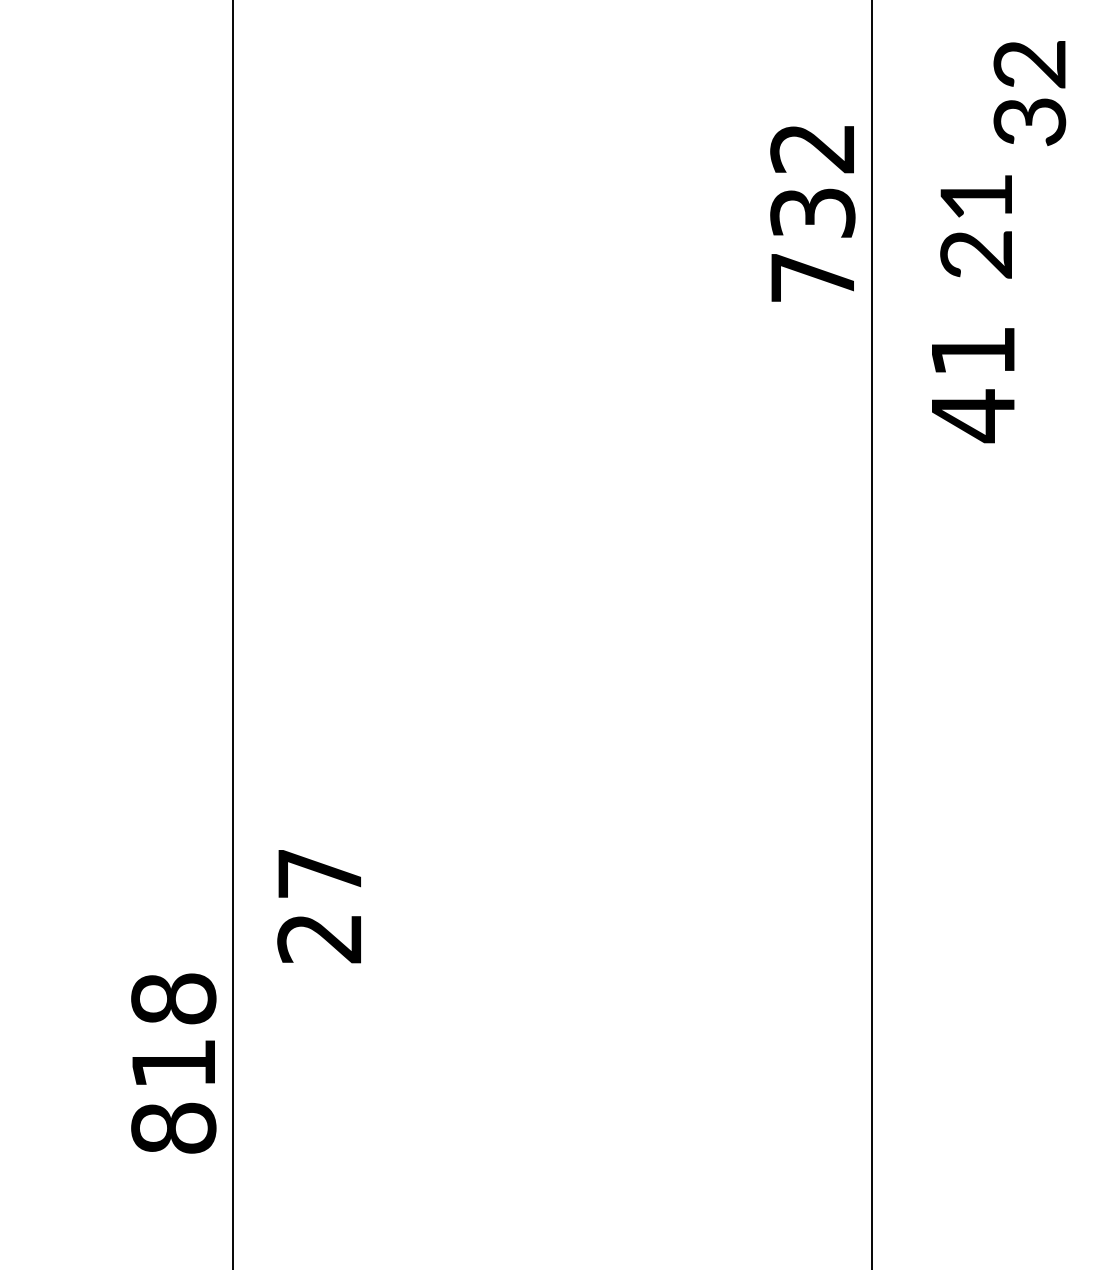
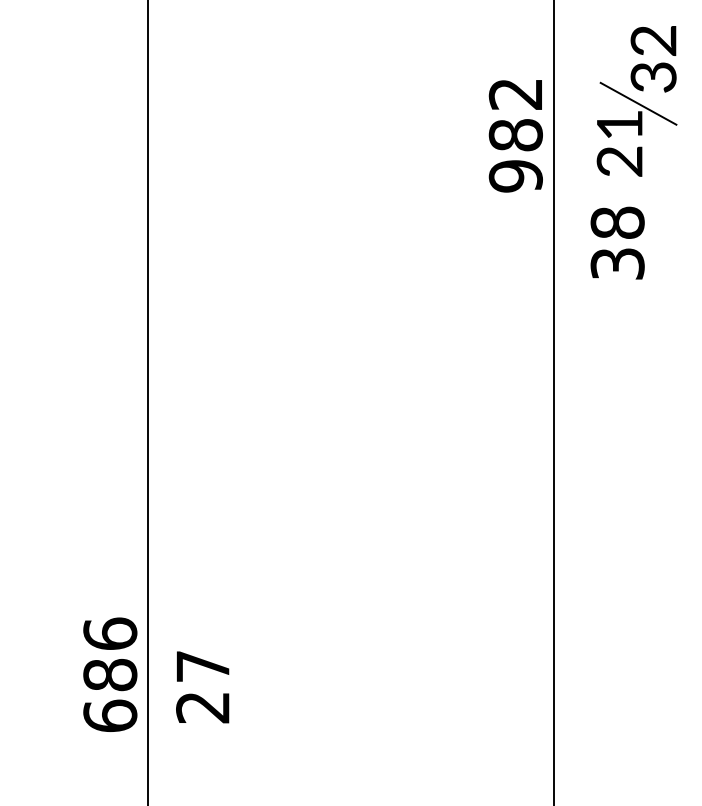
line: (1005, 163) -> (638, 103), added
text: (812, 245) -> (515, 155), 732 -> 982
text: (972, 383) -> (617, 243), 41 -> 38
text: (319, 906) -> (202, 687), moved
text: (174, 1062) -> (110, 674), 818 -> 686

